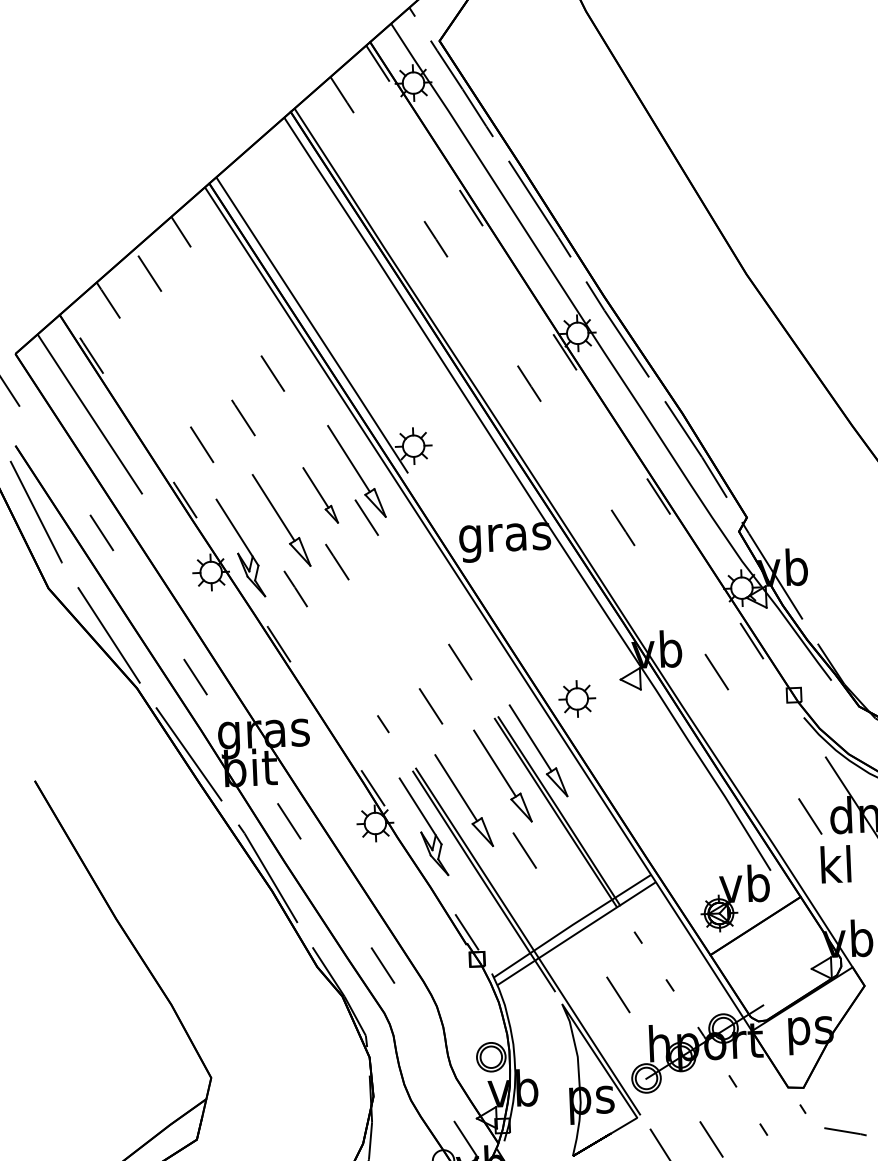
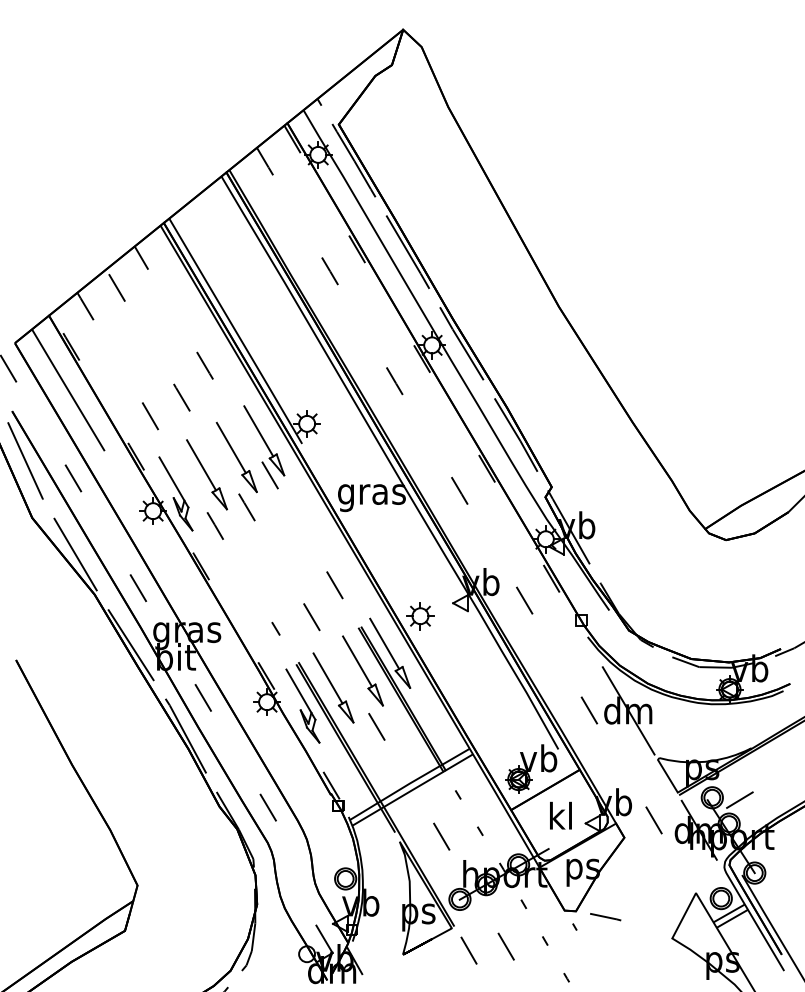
part: (320, 495) -> (236, 457), size x1.67
text: (835, 864) -> (560, 815), moved
line: (845, 1132) -> (605, 917), moved

